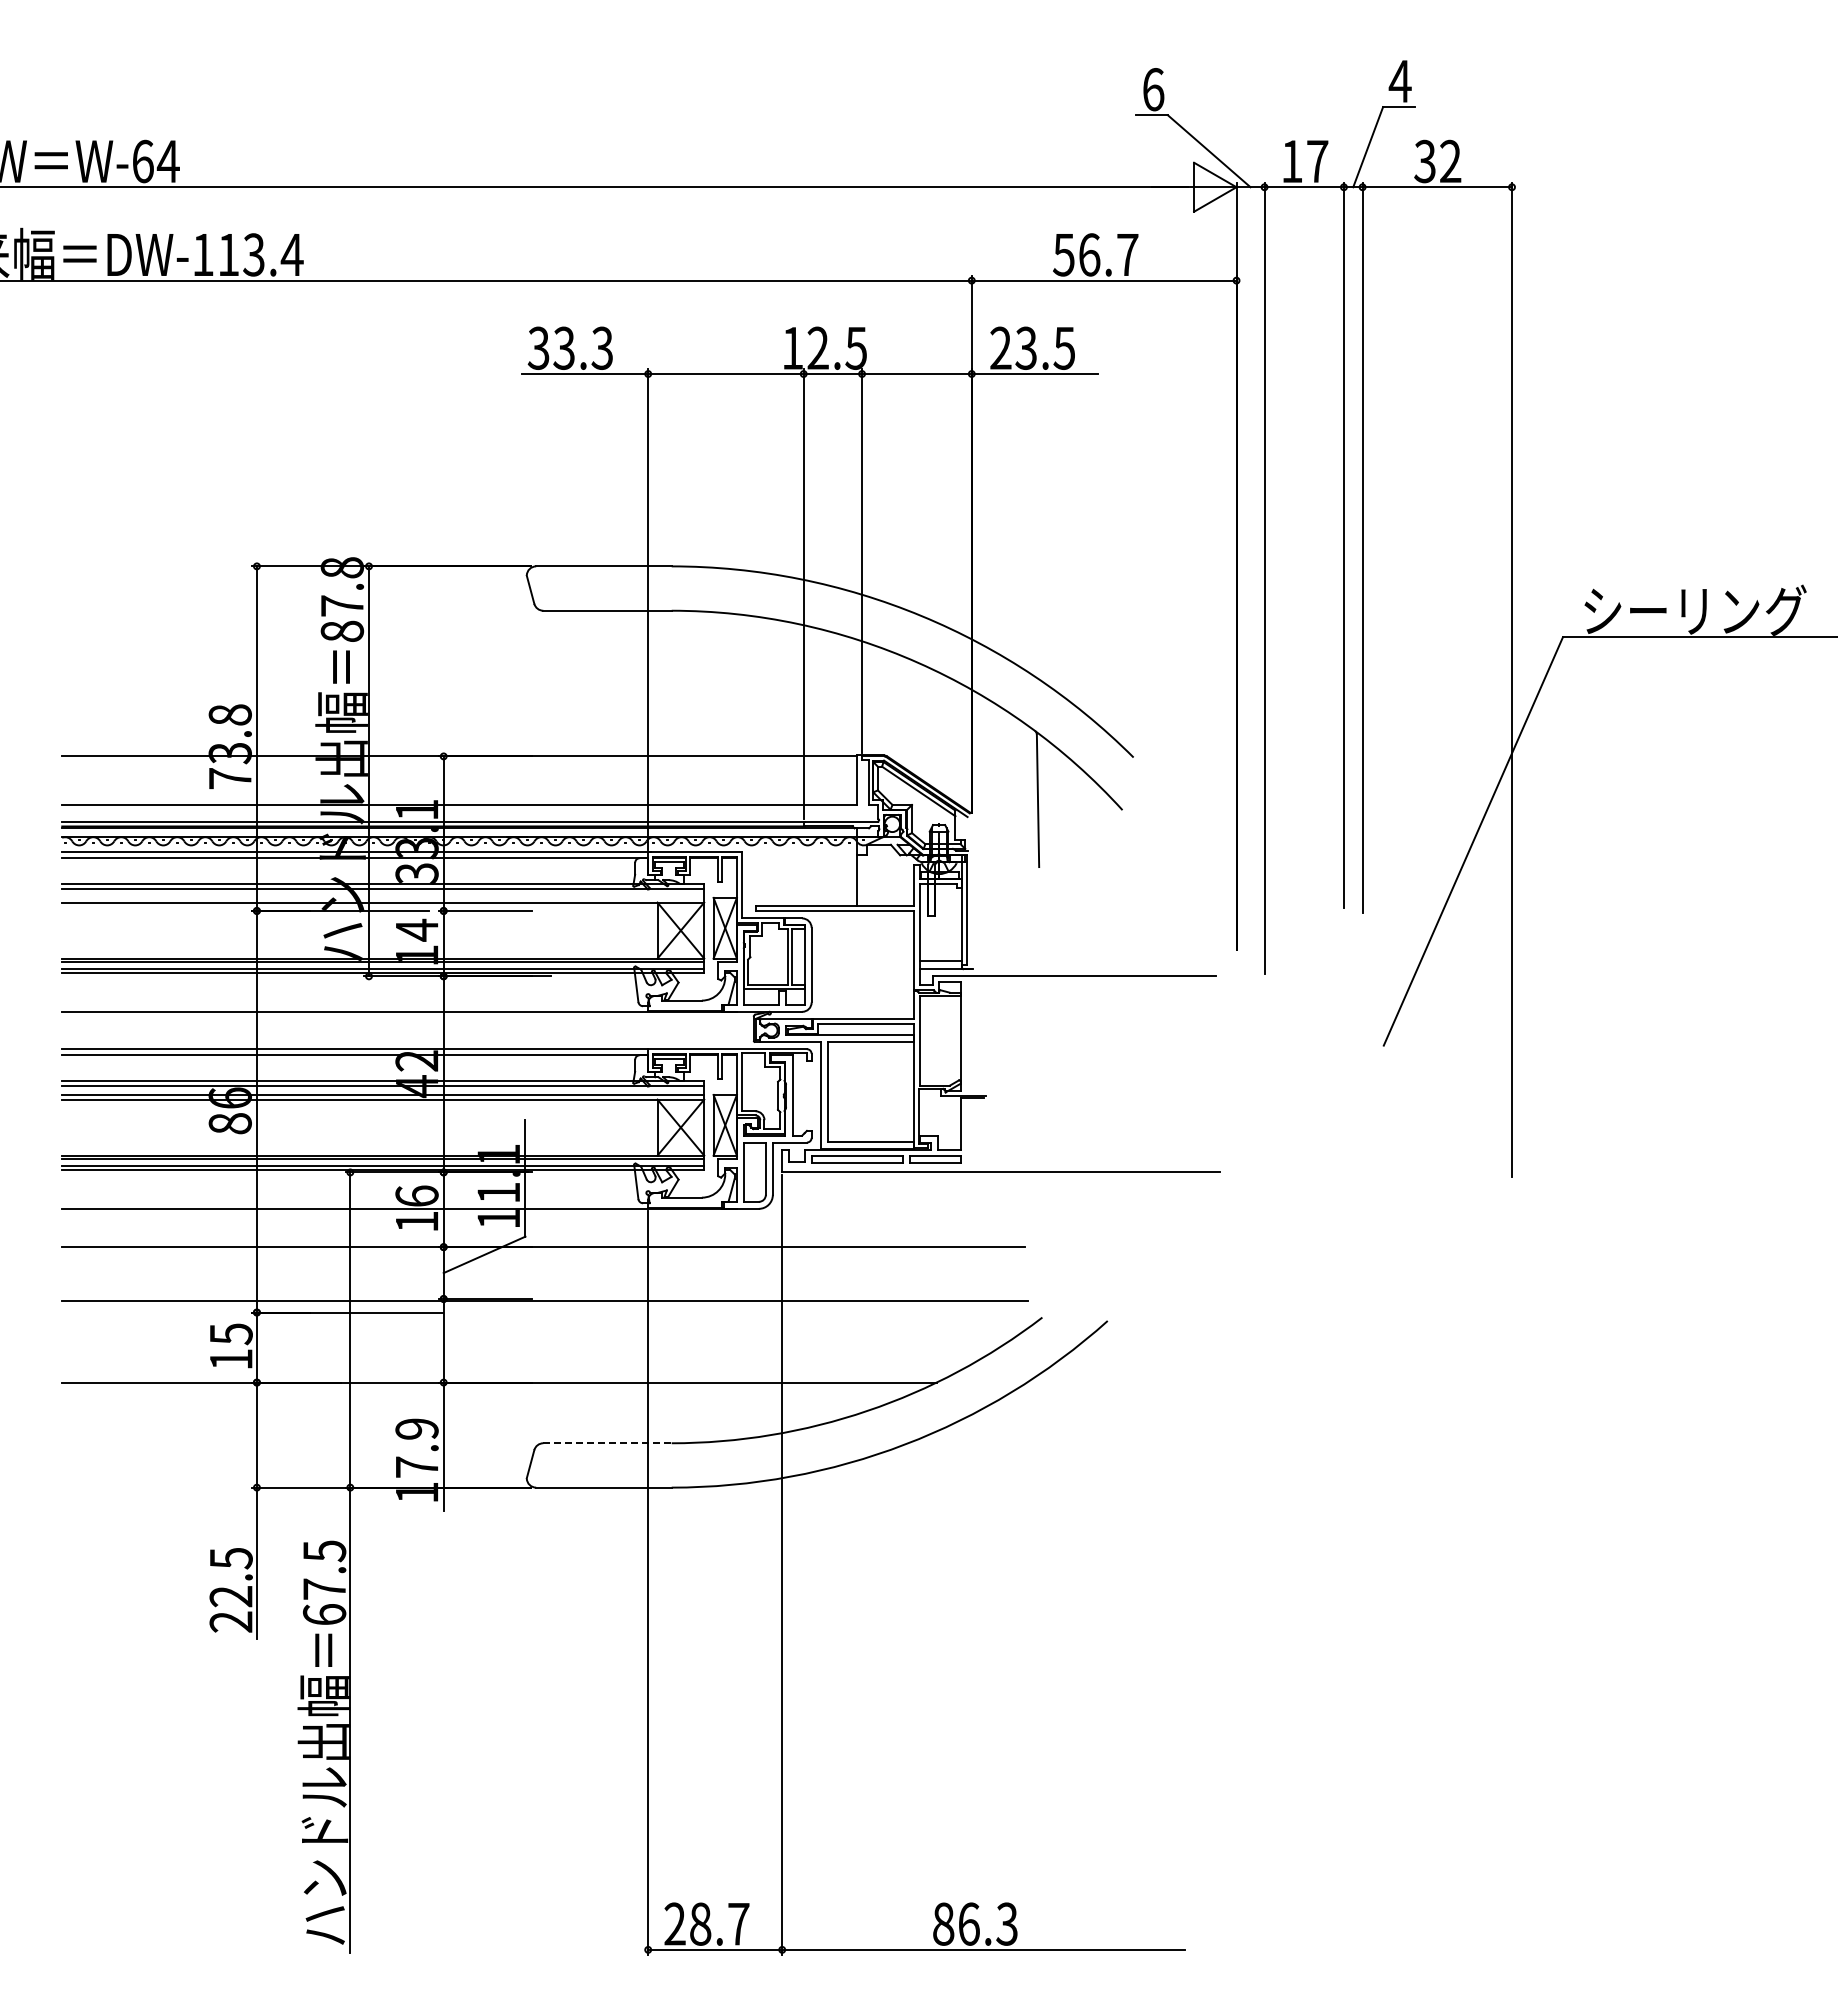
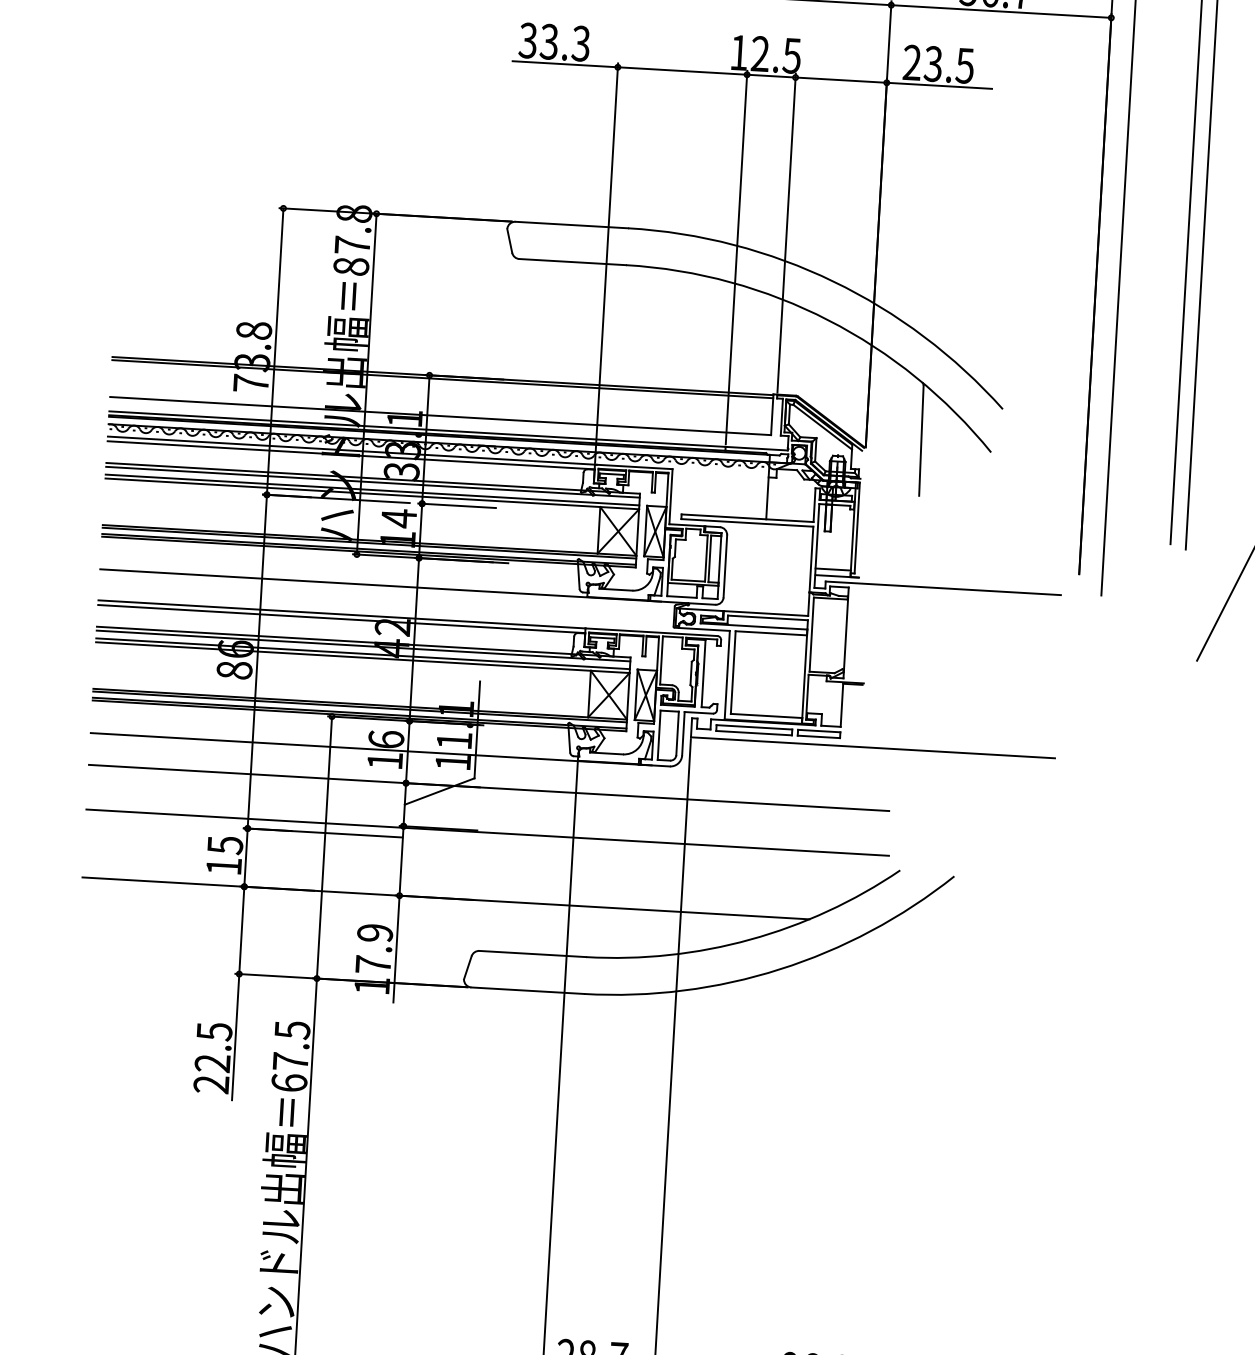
line: (459, 760) -> (442, 379), added
line: (383, 897) -> (372, 489), added
line: (608, 1443) -> (533, 954), dashed -> solid

